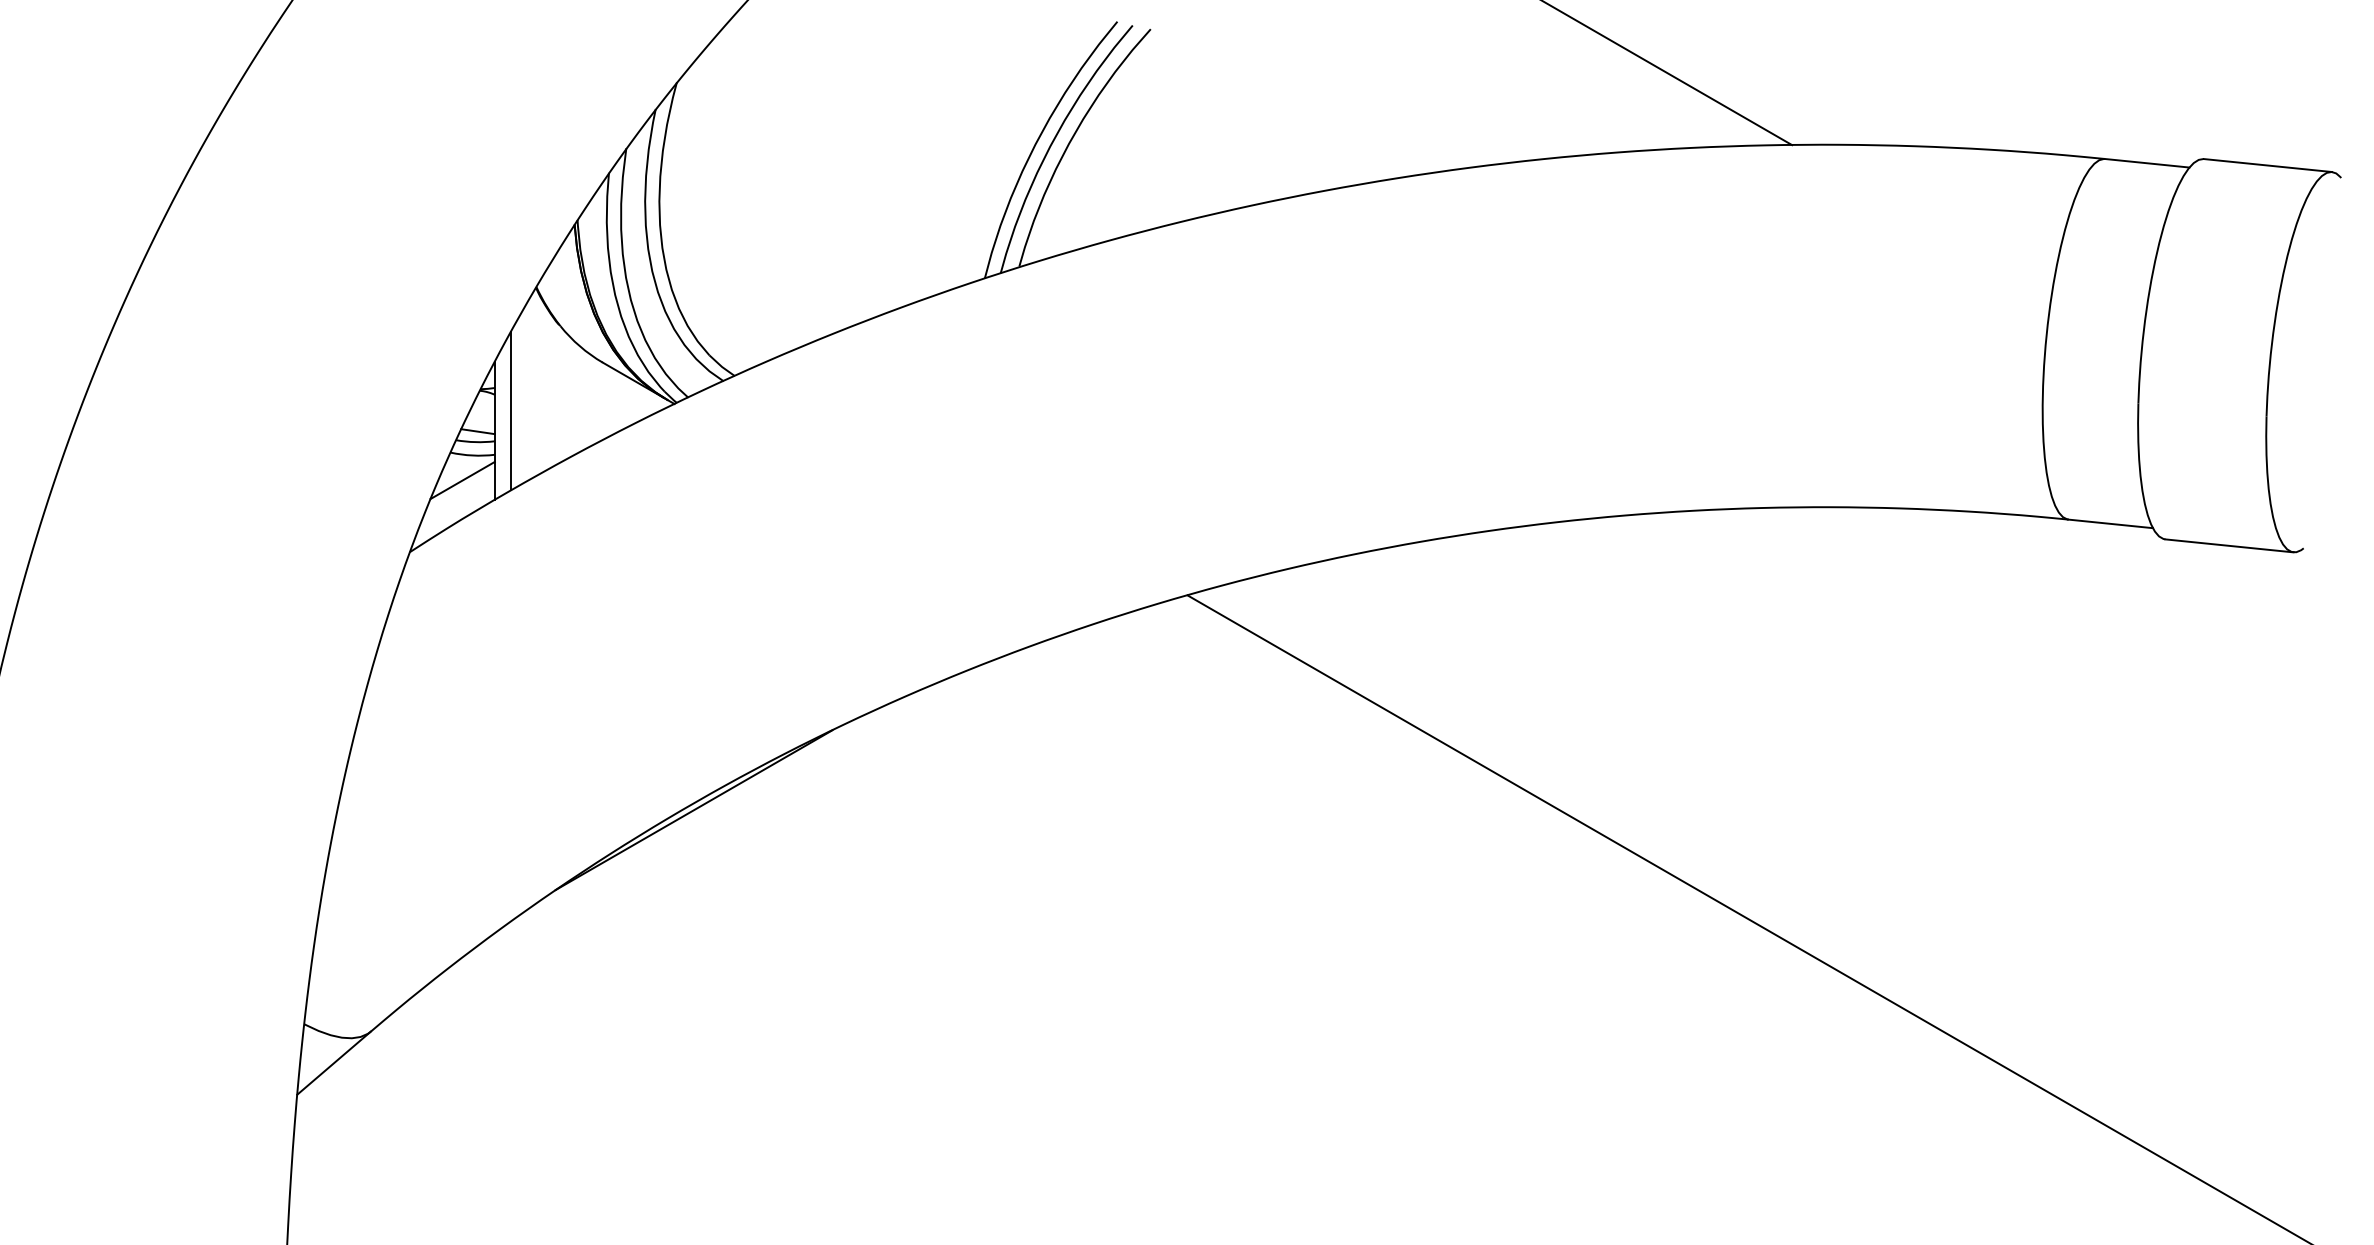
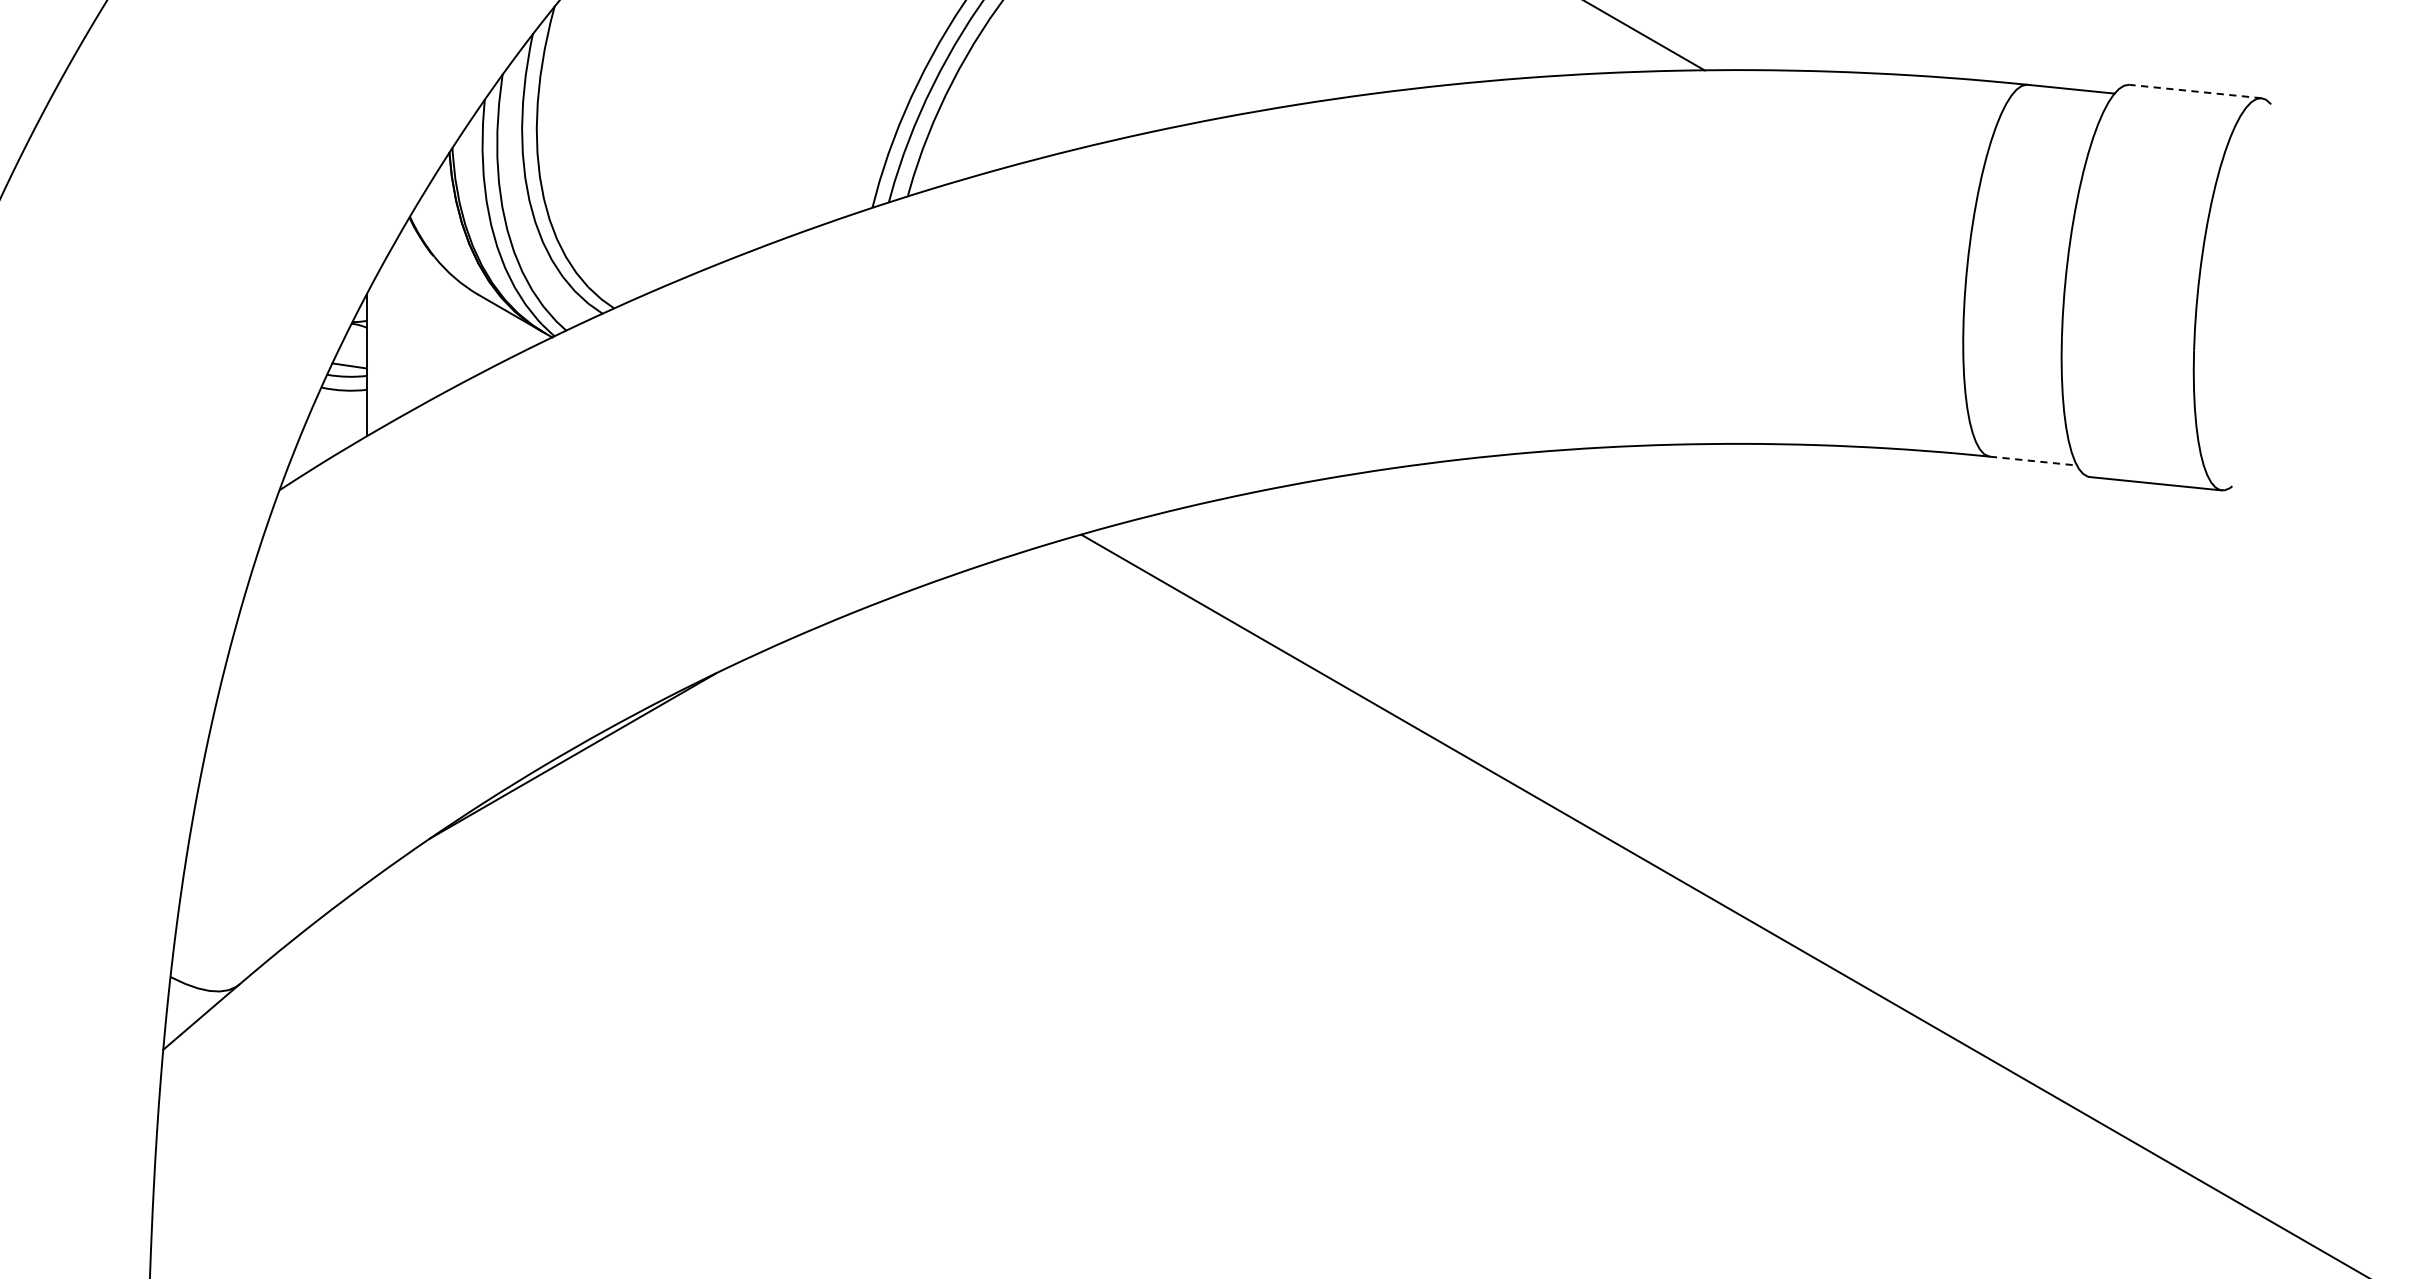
line: (2267, 165) -> (2195, 91), solid -> dashed
line: (510, 411) -> (383, 345), removed
line: (462, 480) -> (333, 416), removed
line: (2111, 523) -> (2034, 460), solid -> dashed

